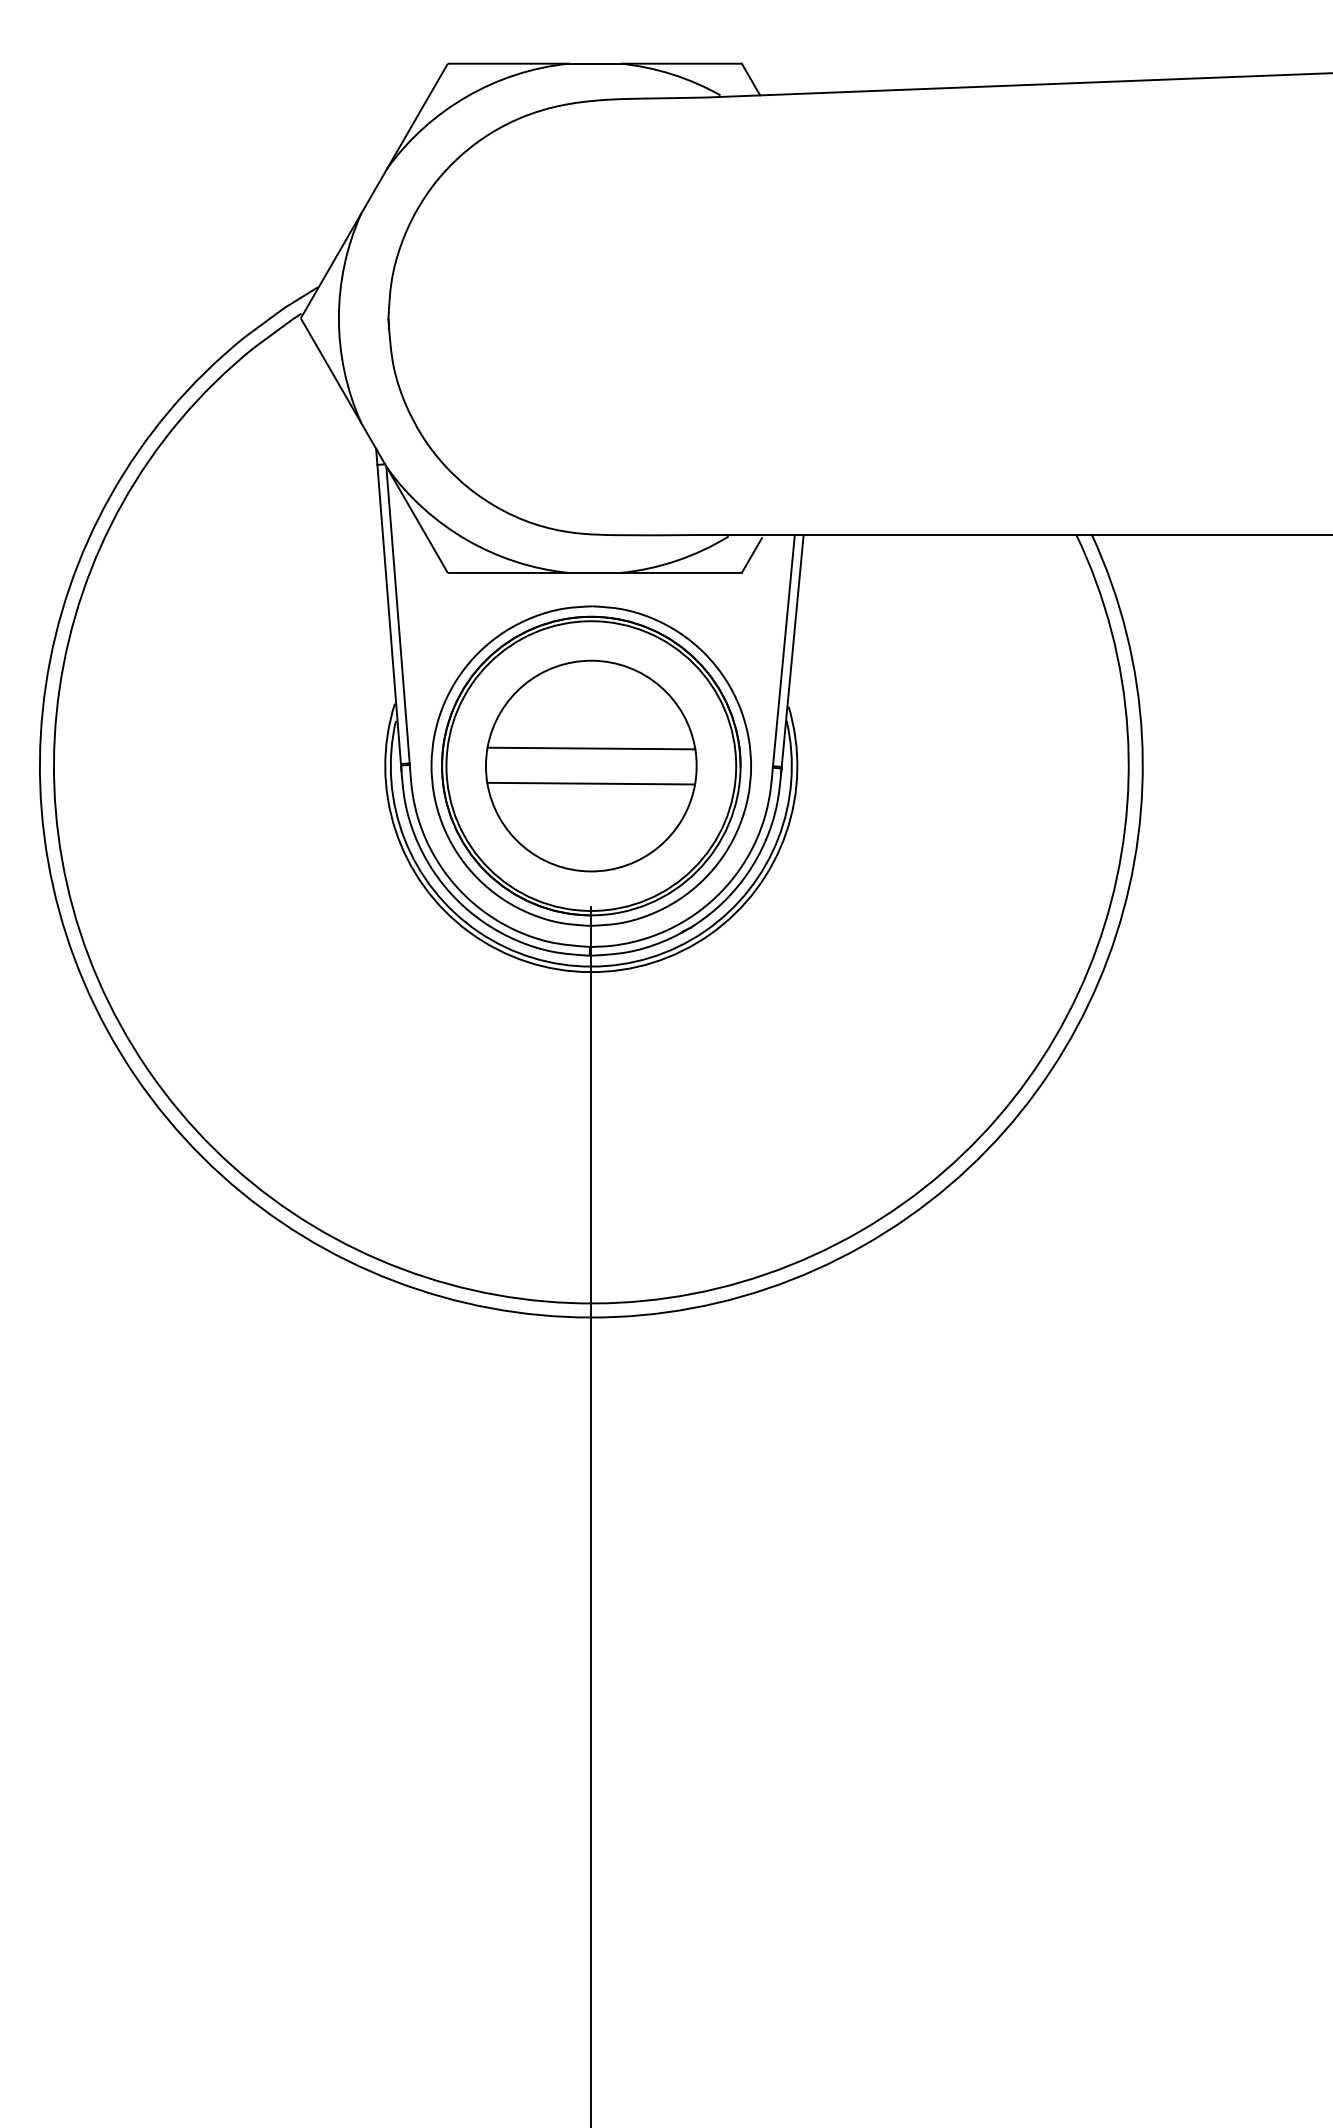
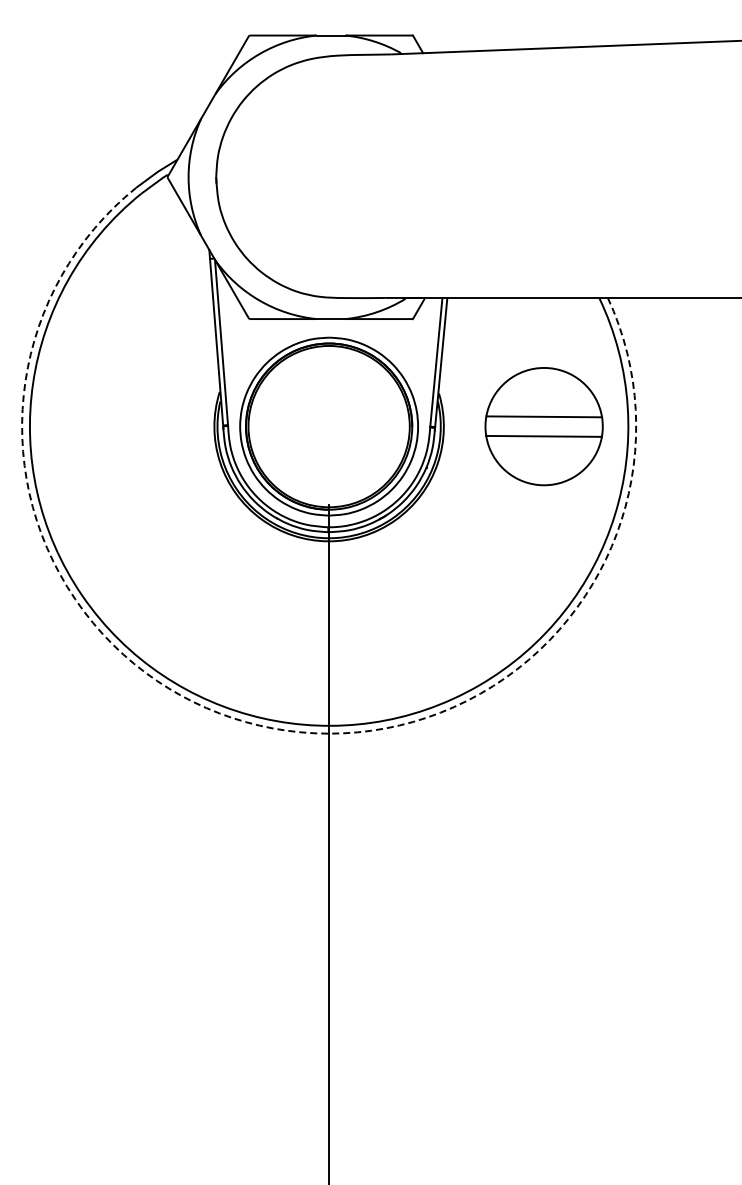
part: (590, 765) -> (543, 426), moved
arc: (466, 1302) -> (259, 725), solid -> dashed

